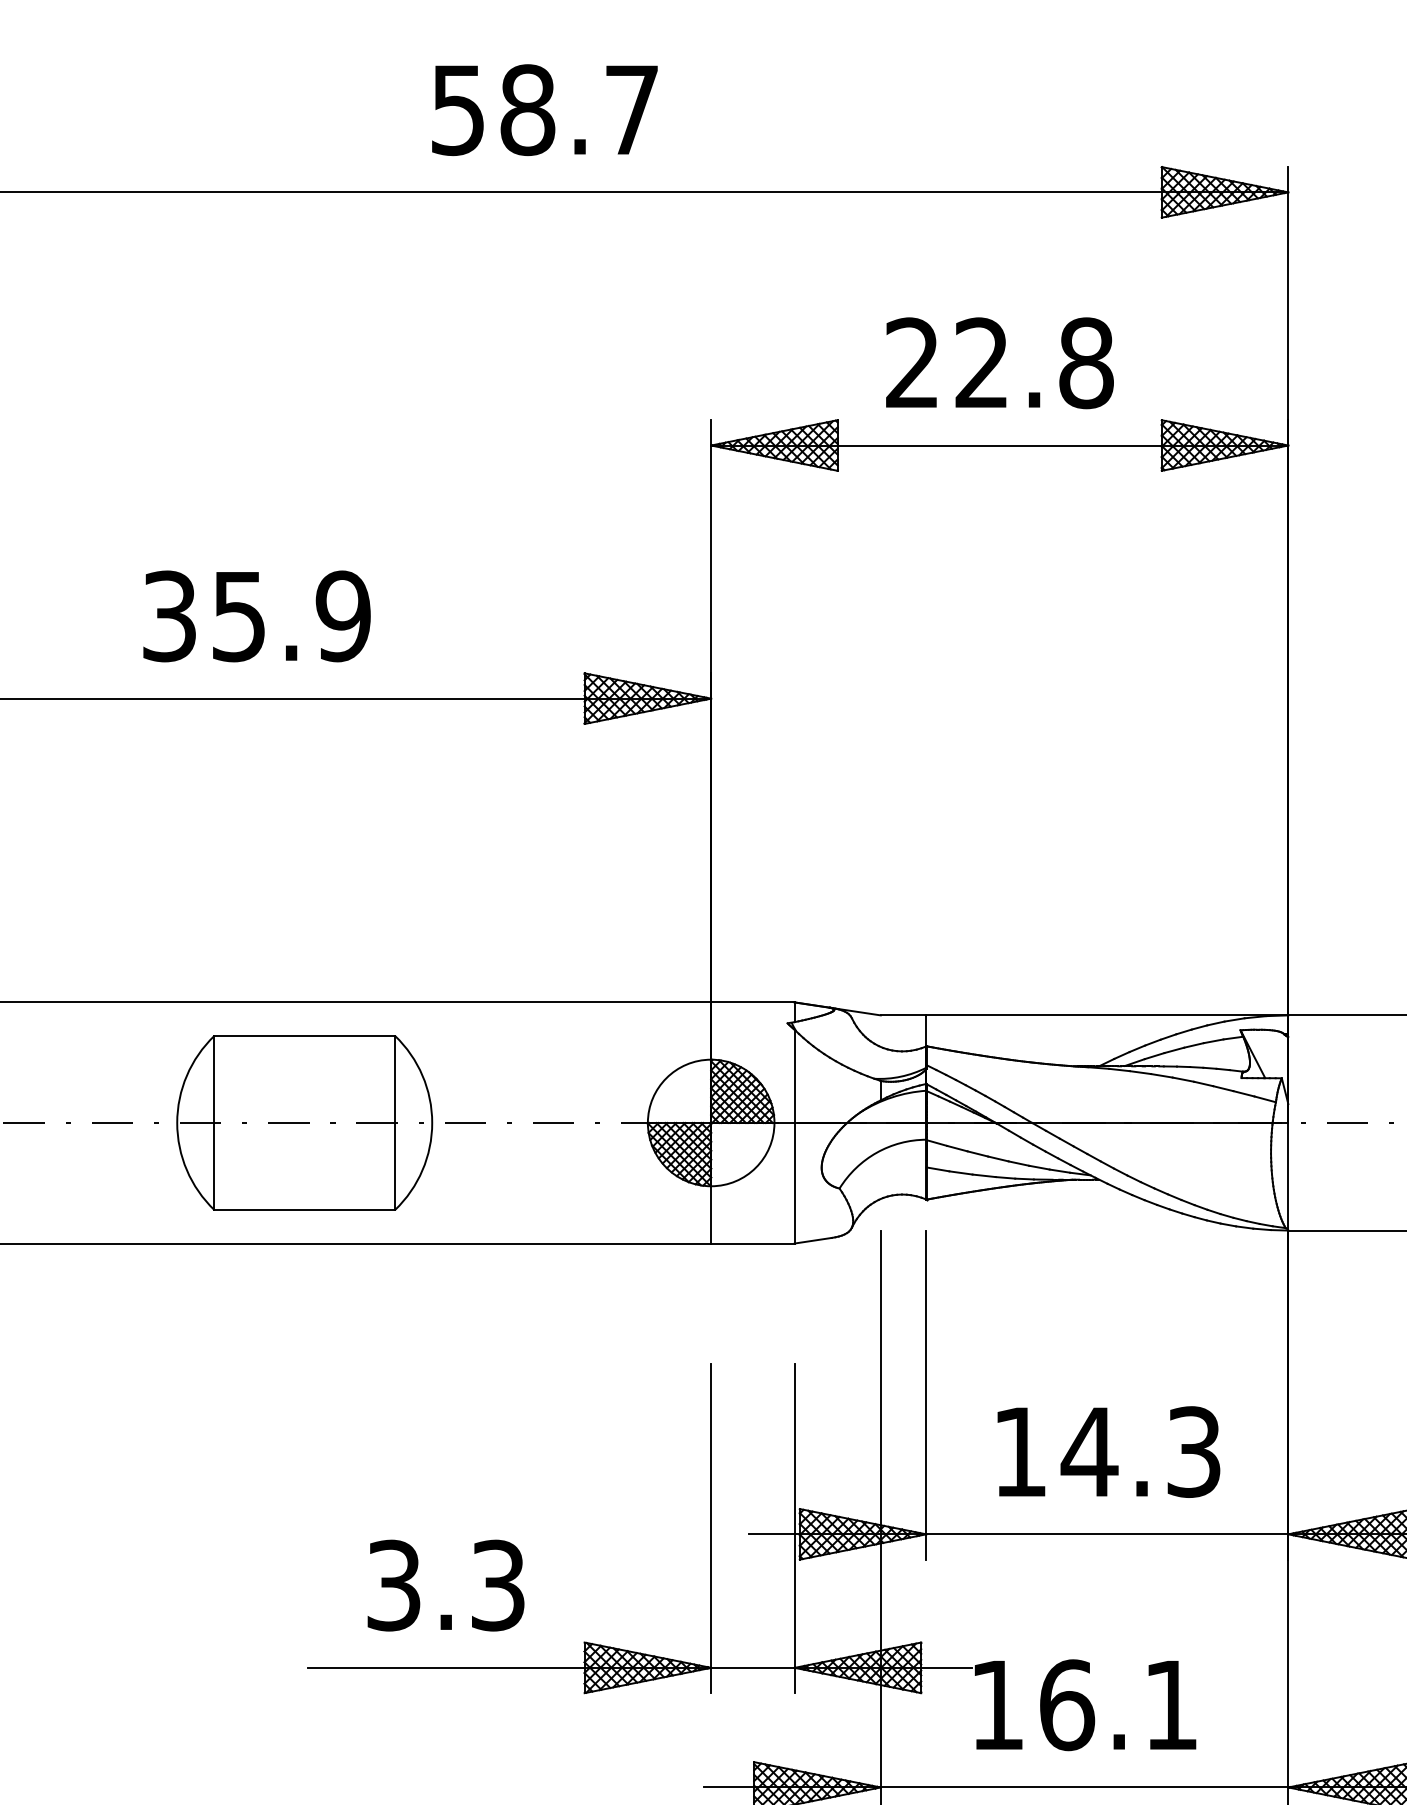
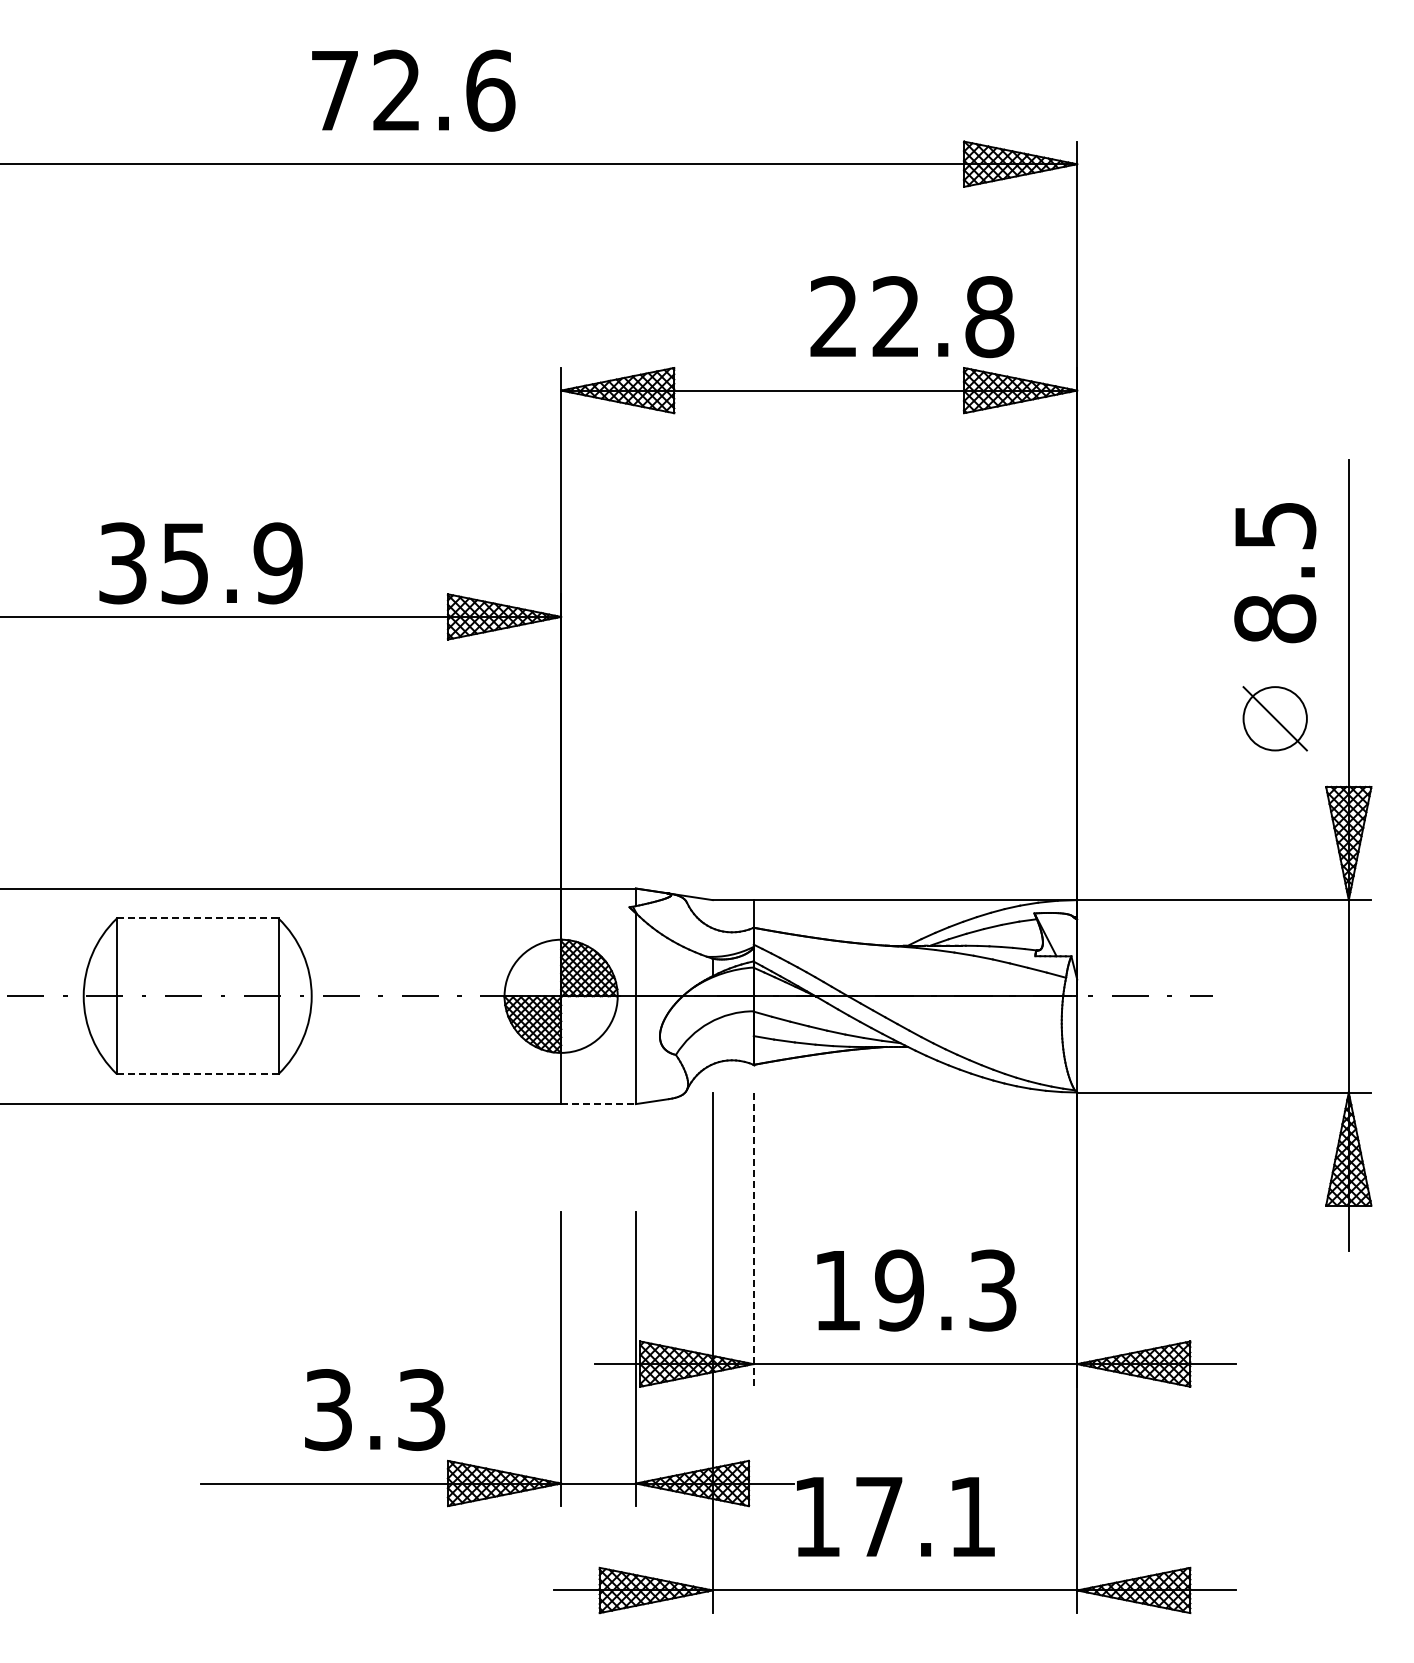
text: (546, 109) -> (413, 90), 58.7 -> 72.6
text: (1000, 363) -> (912, 317), moved
text: (256, 616) -> (200, 563), moved
line: (304, 1035) -> (197, 918), solid -> dashed
line: (304, 1210) -> (197, 1074), solid -> dashed
line: (752, 1243) -> (598, 1104), solid -> dashed
line: (926, 1396) -> (753, 1240), solid -> dashed
text: (1089, 1451) -> (899, 1290), 14.3 -> 19.3
text: (446, 1585) -> (375, 1409), moved
text: (1067, 1704) -> (879, 1516), 16.1 -> 17.1

